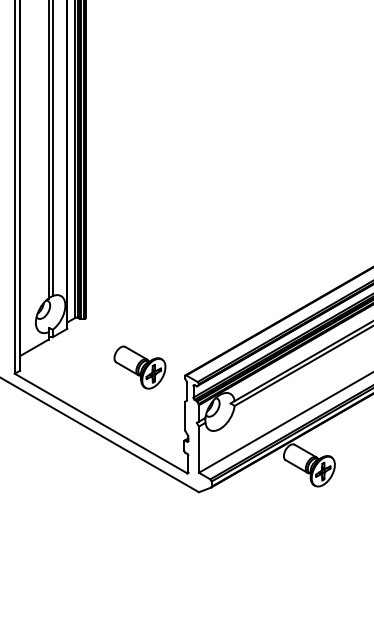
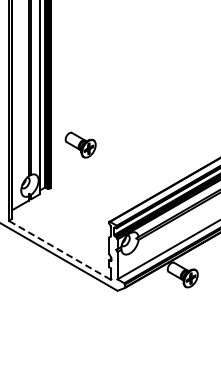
part: (139, 366) -> (80, 144), moved
line: (100, 423) -> (59, 250), solid -> dashed

